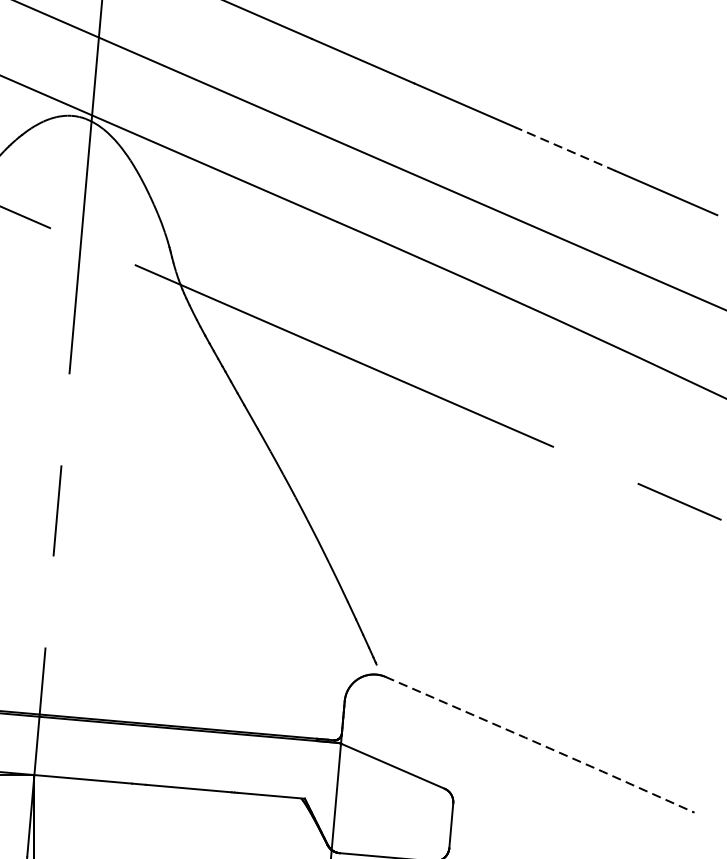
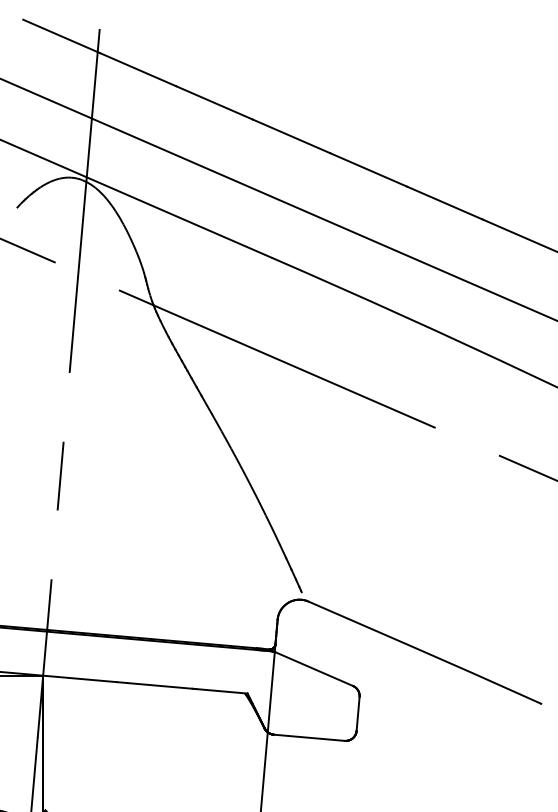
line: (565, 148) -> (444, 202), dashed -> solid
line: (540, 744) -> (425, 652), dashed -> solid

